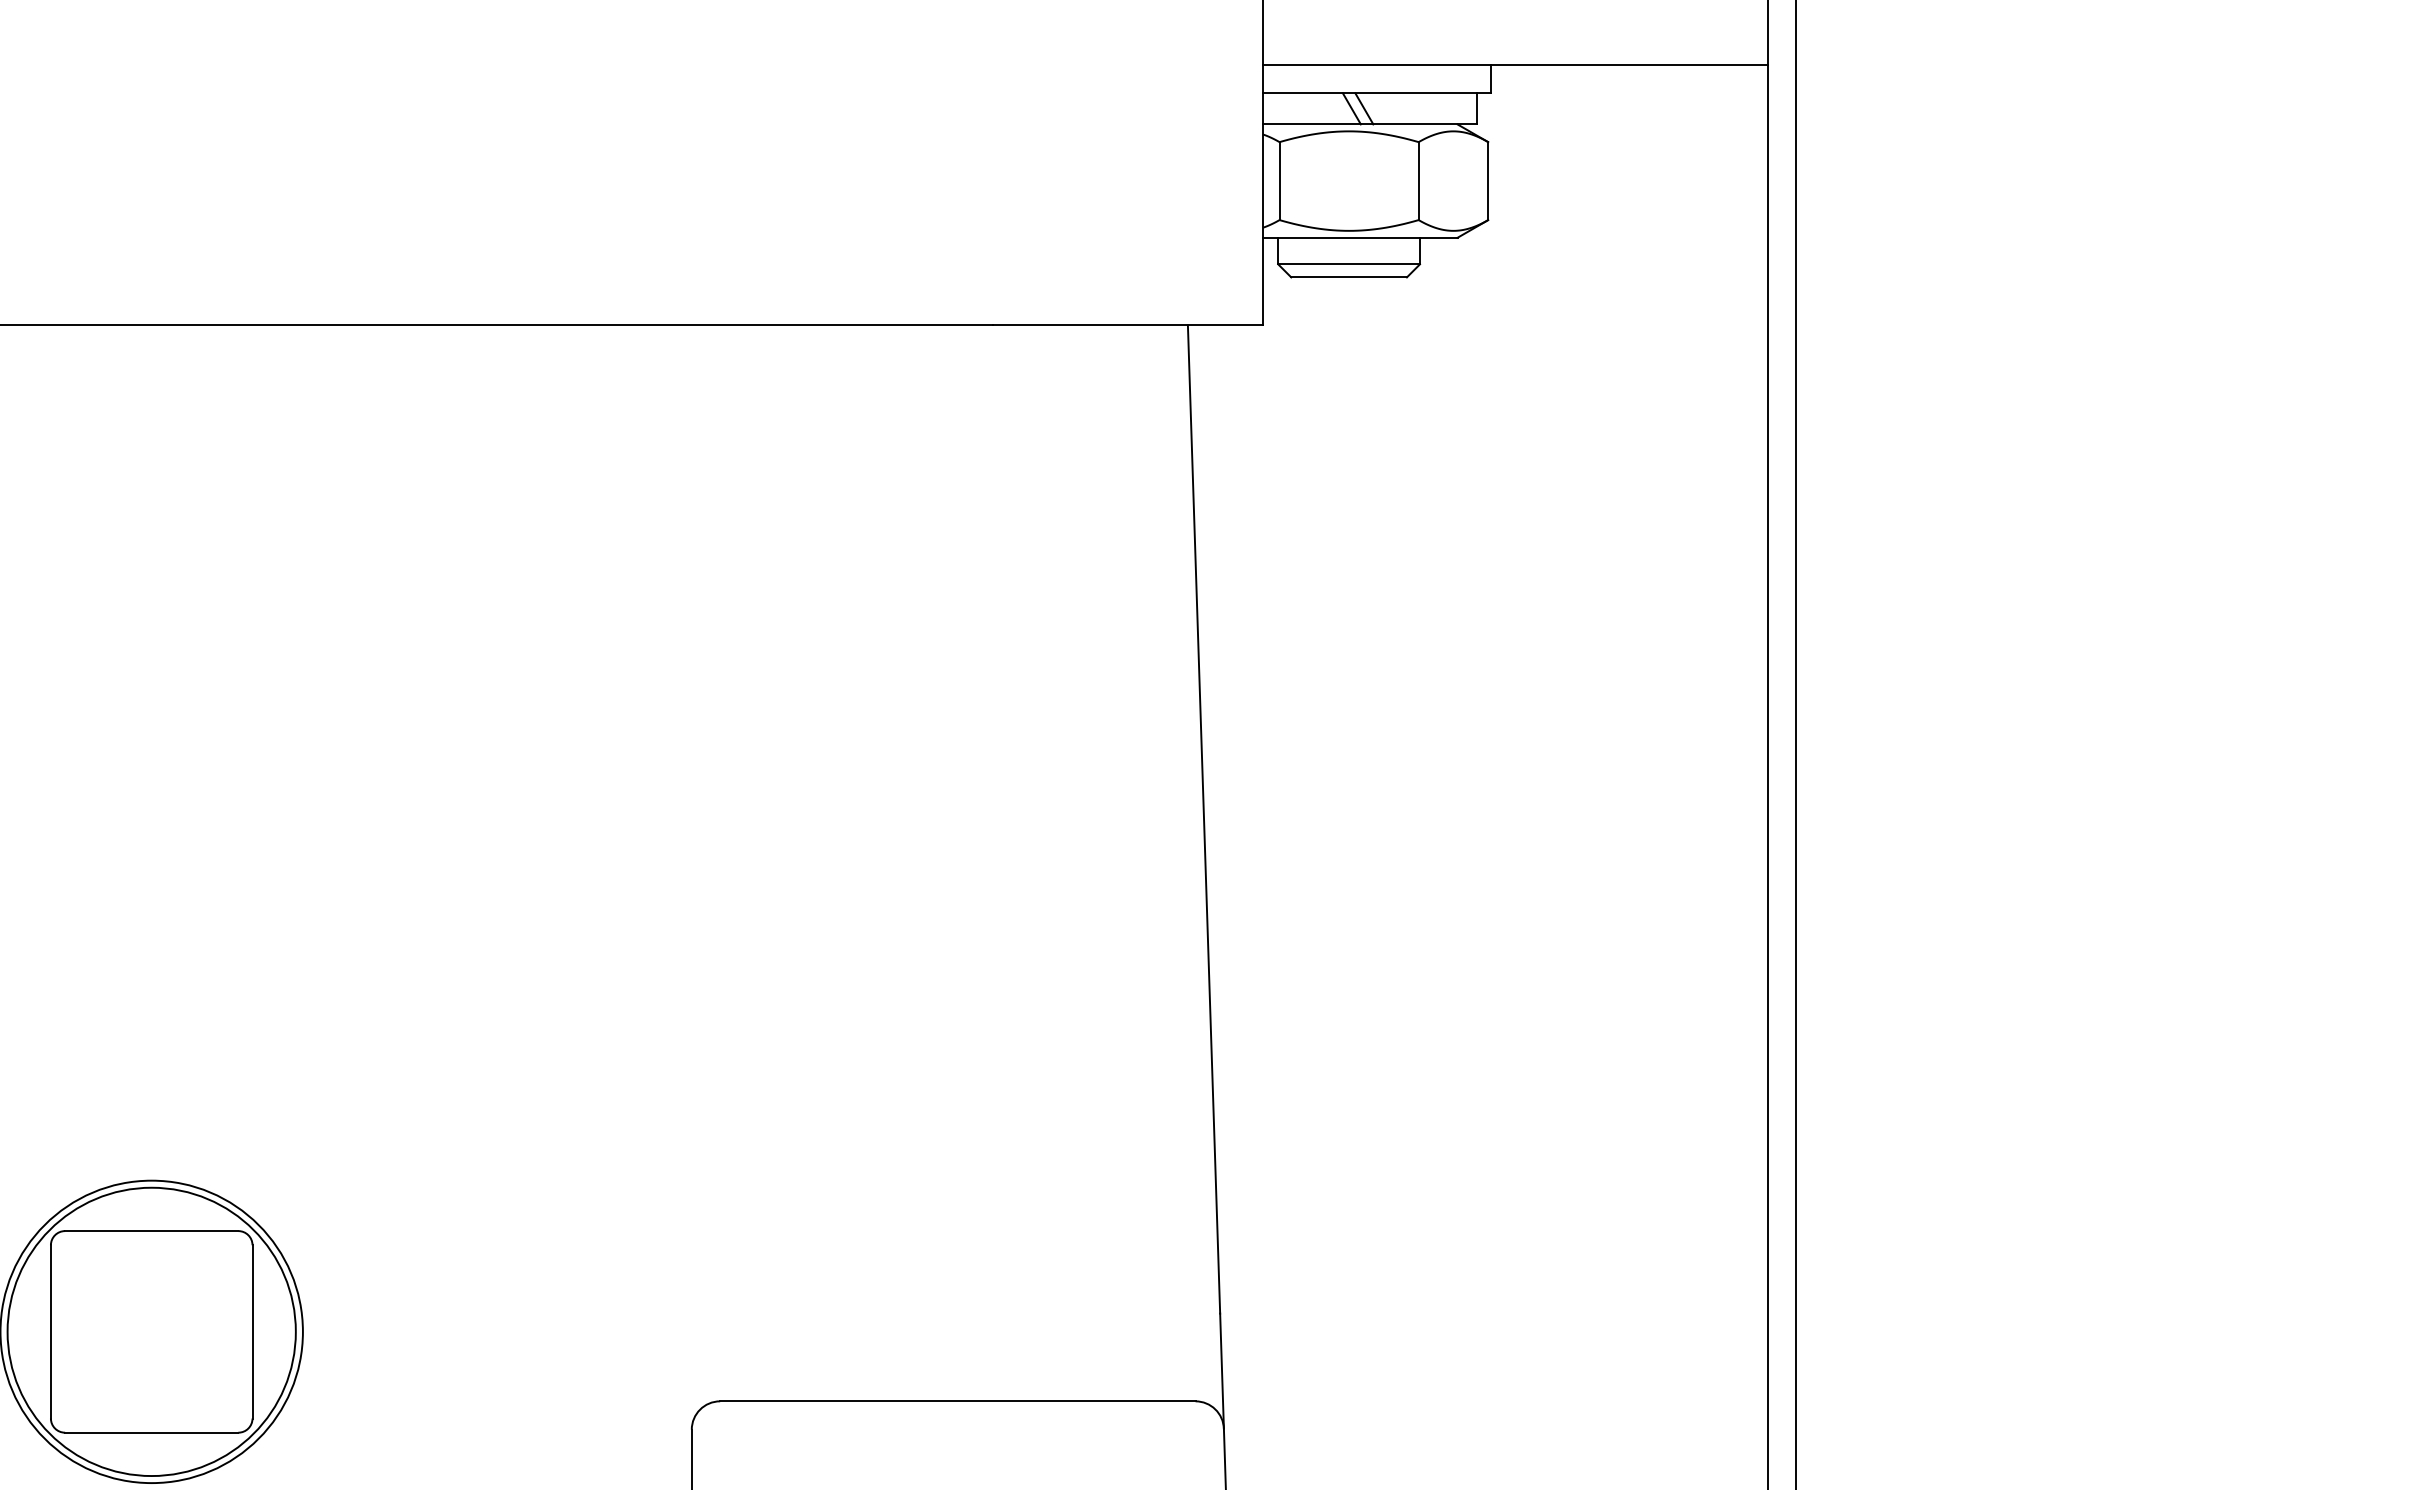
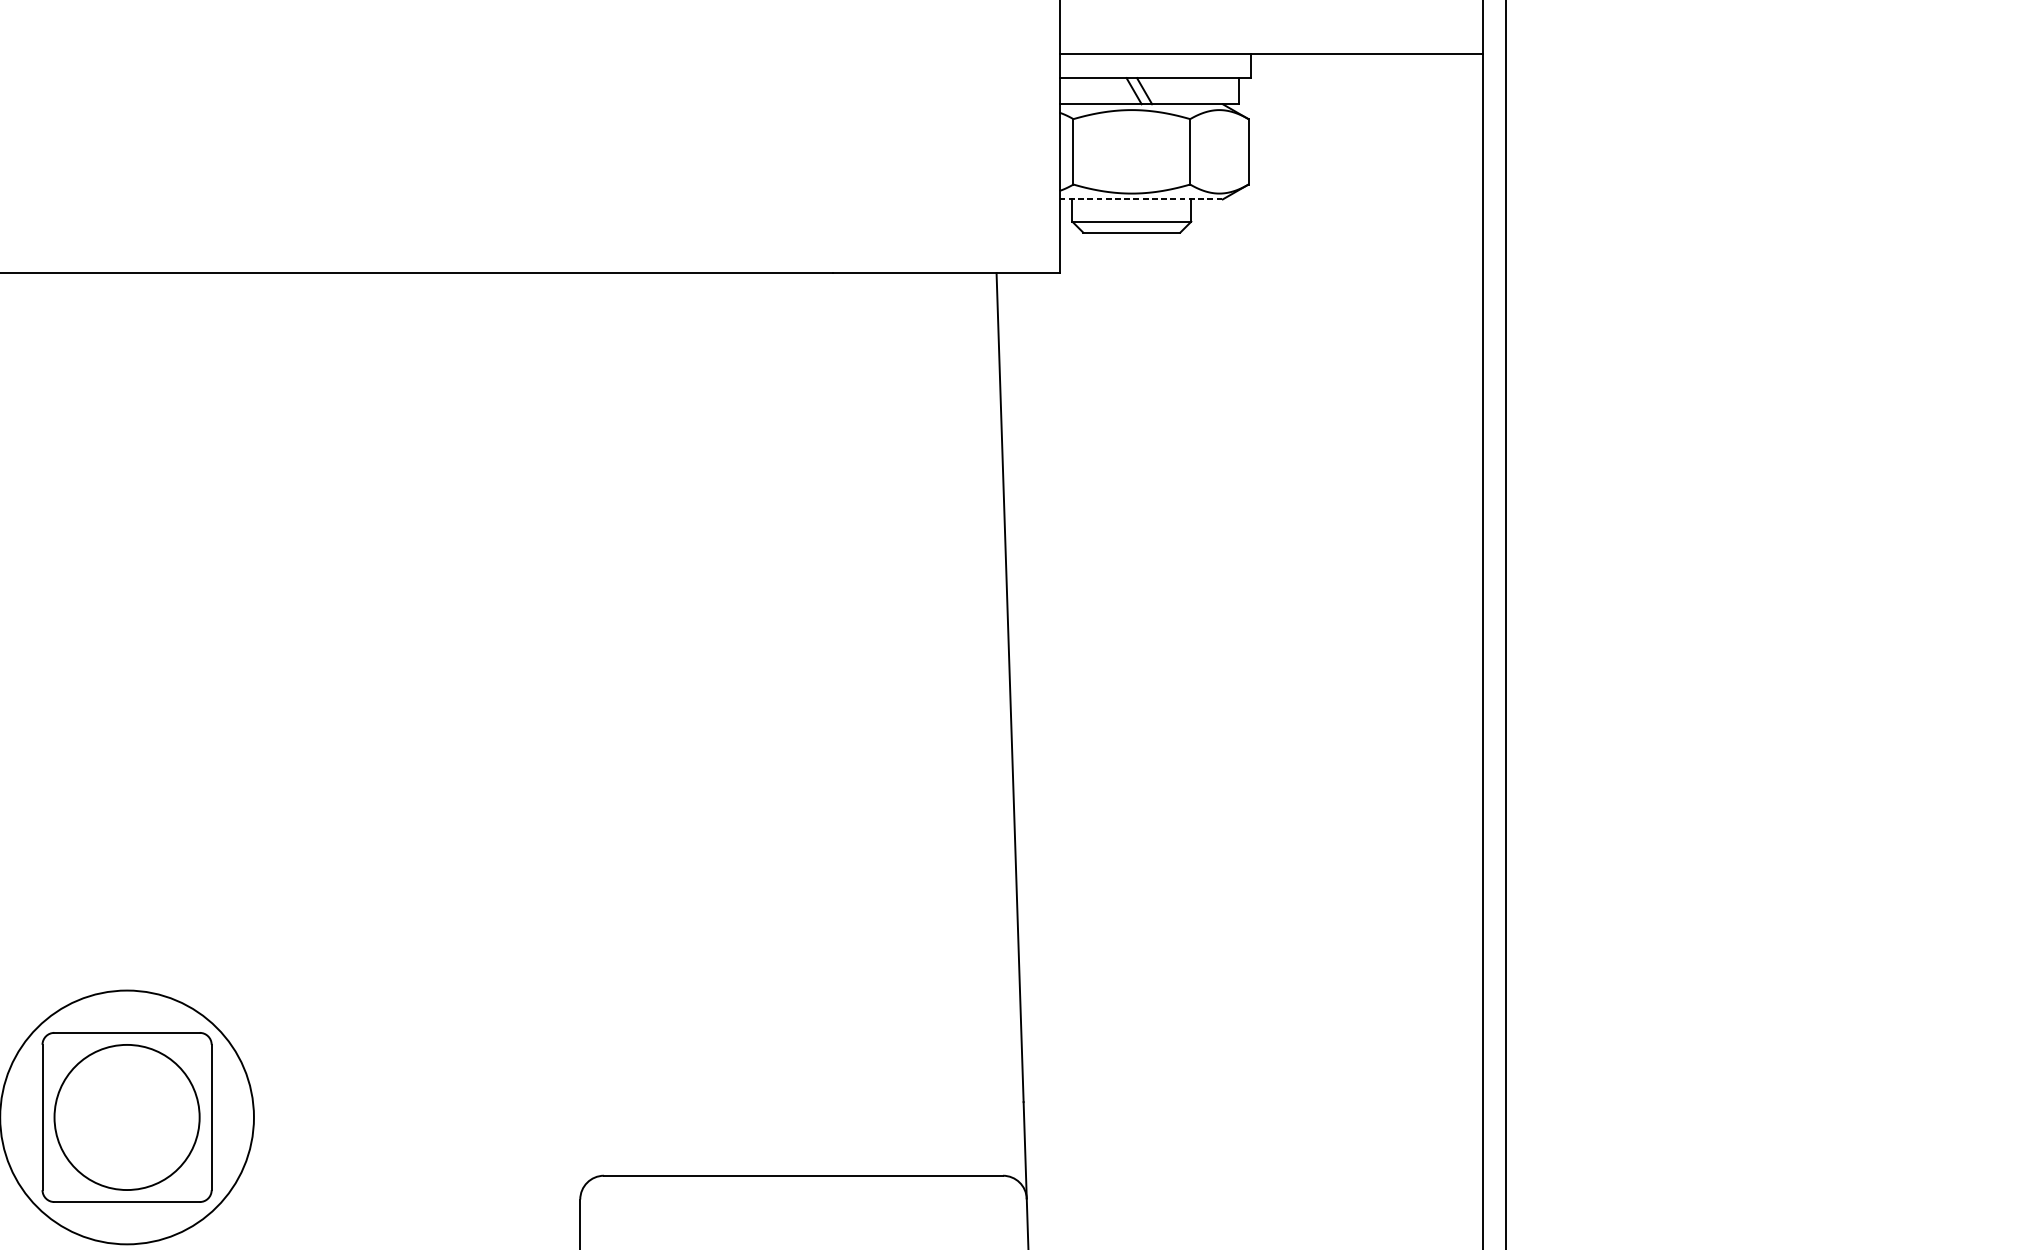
line: (1360, 237) -> (1141, 199), solid -> dashed
circle: (151, 1331) -> (126, 1117), size x0.6

